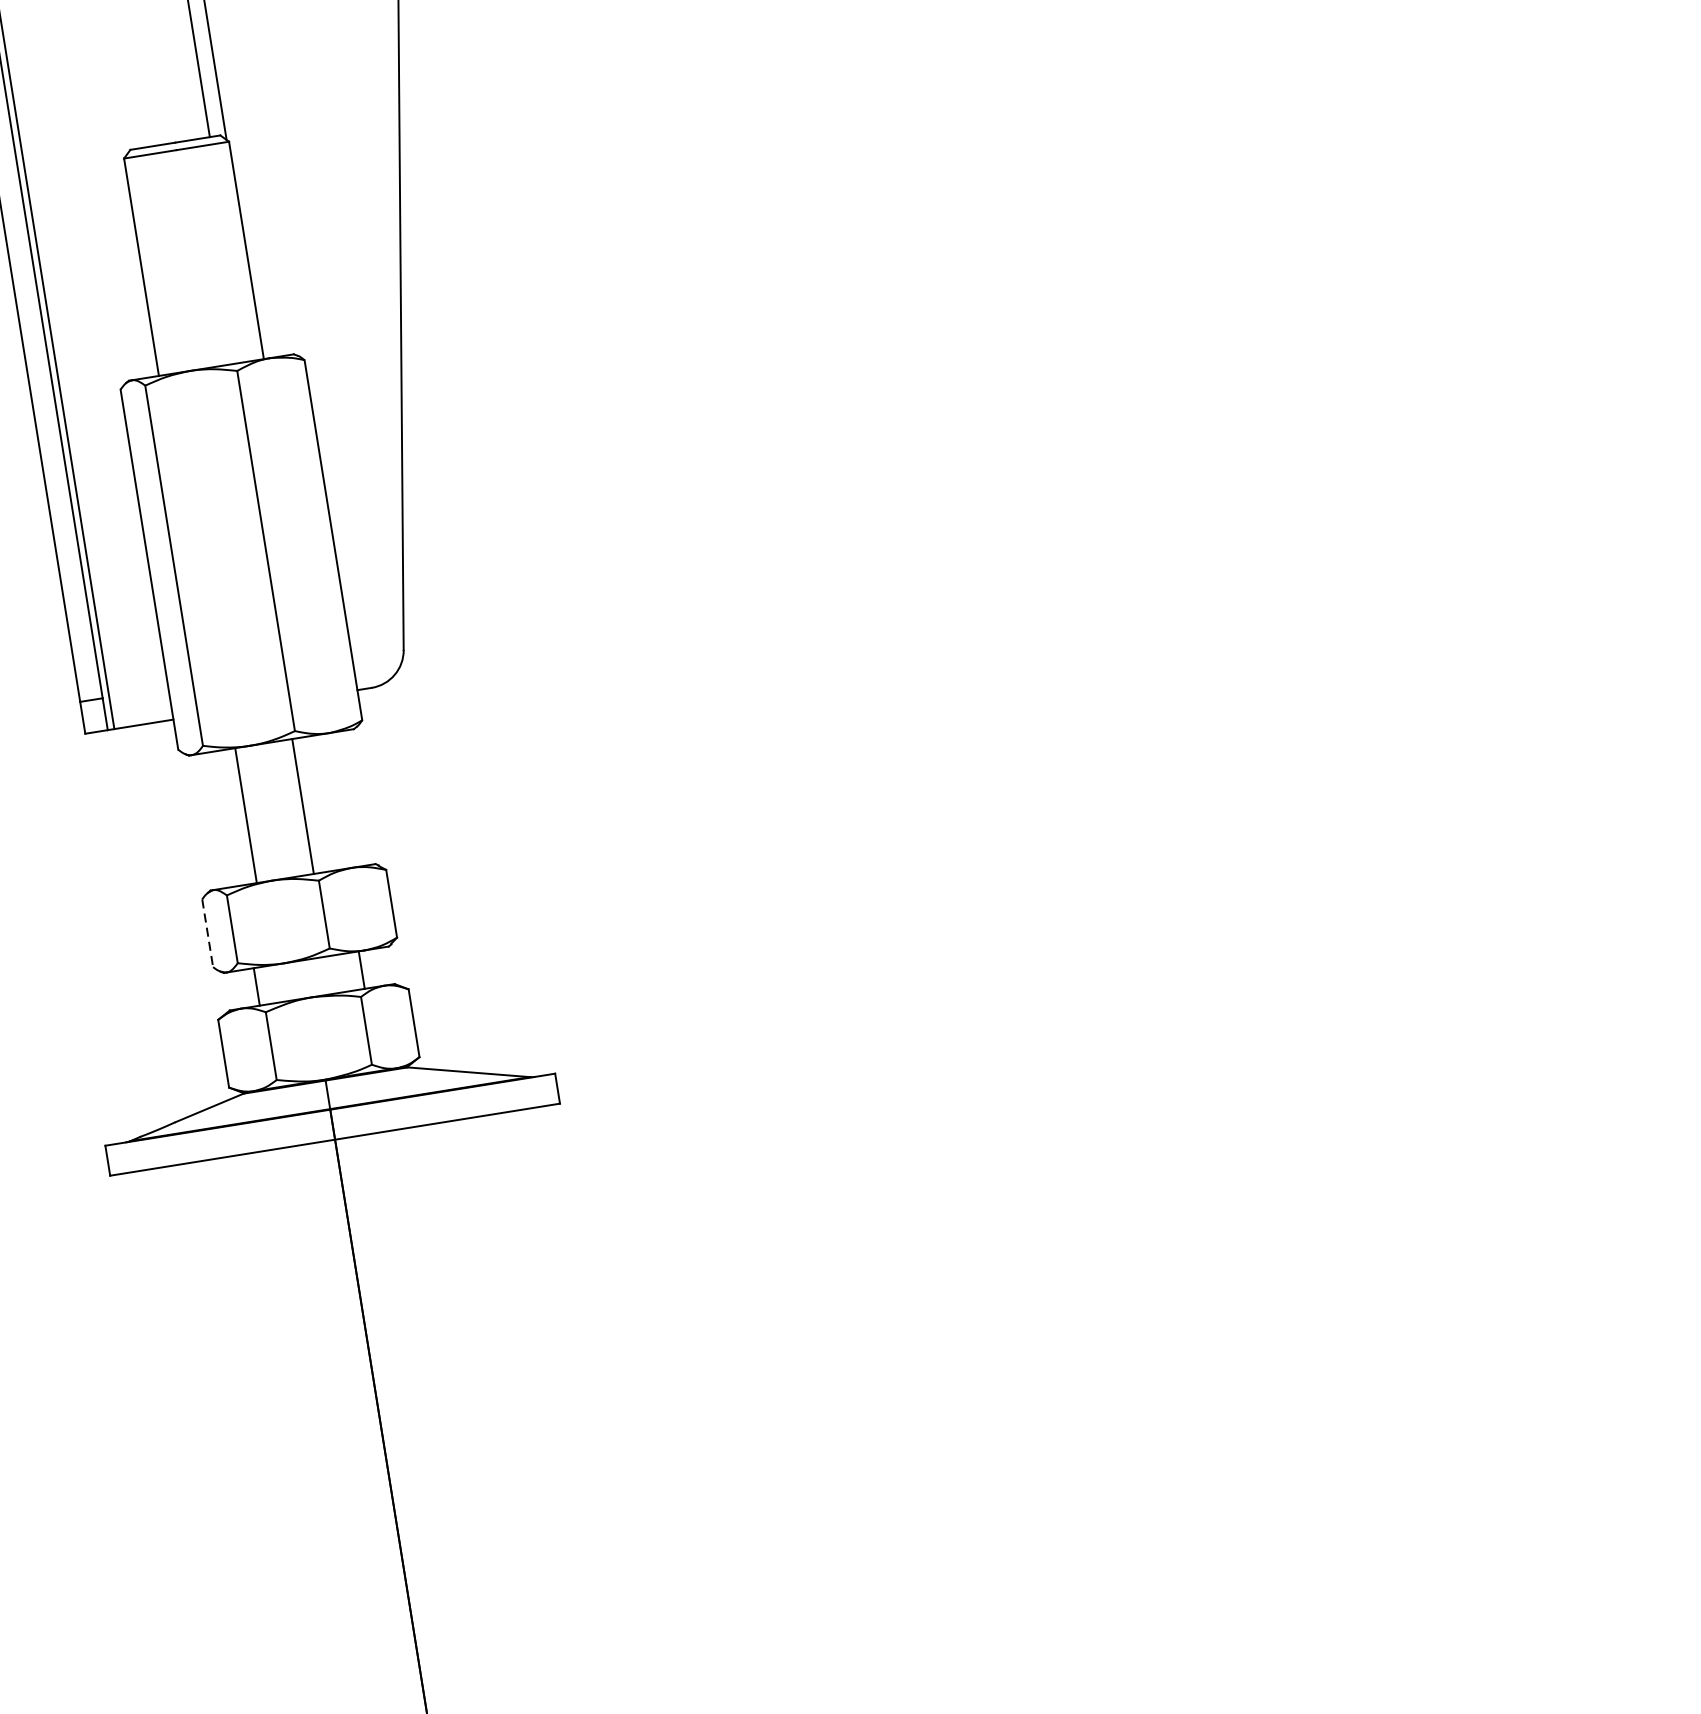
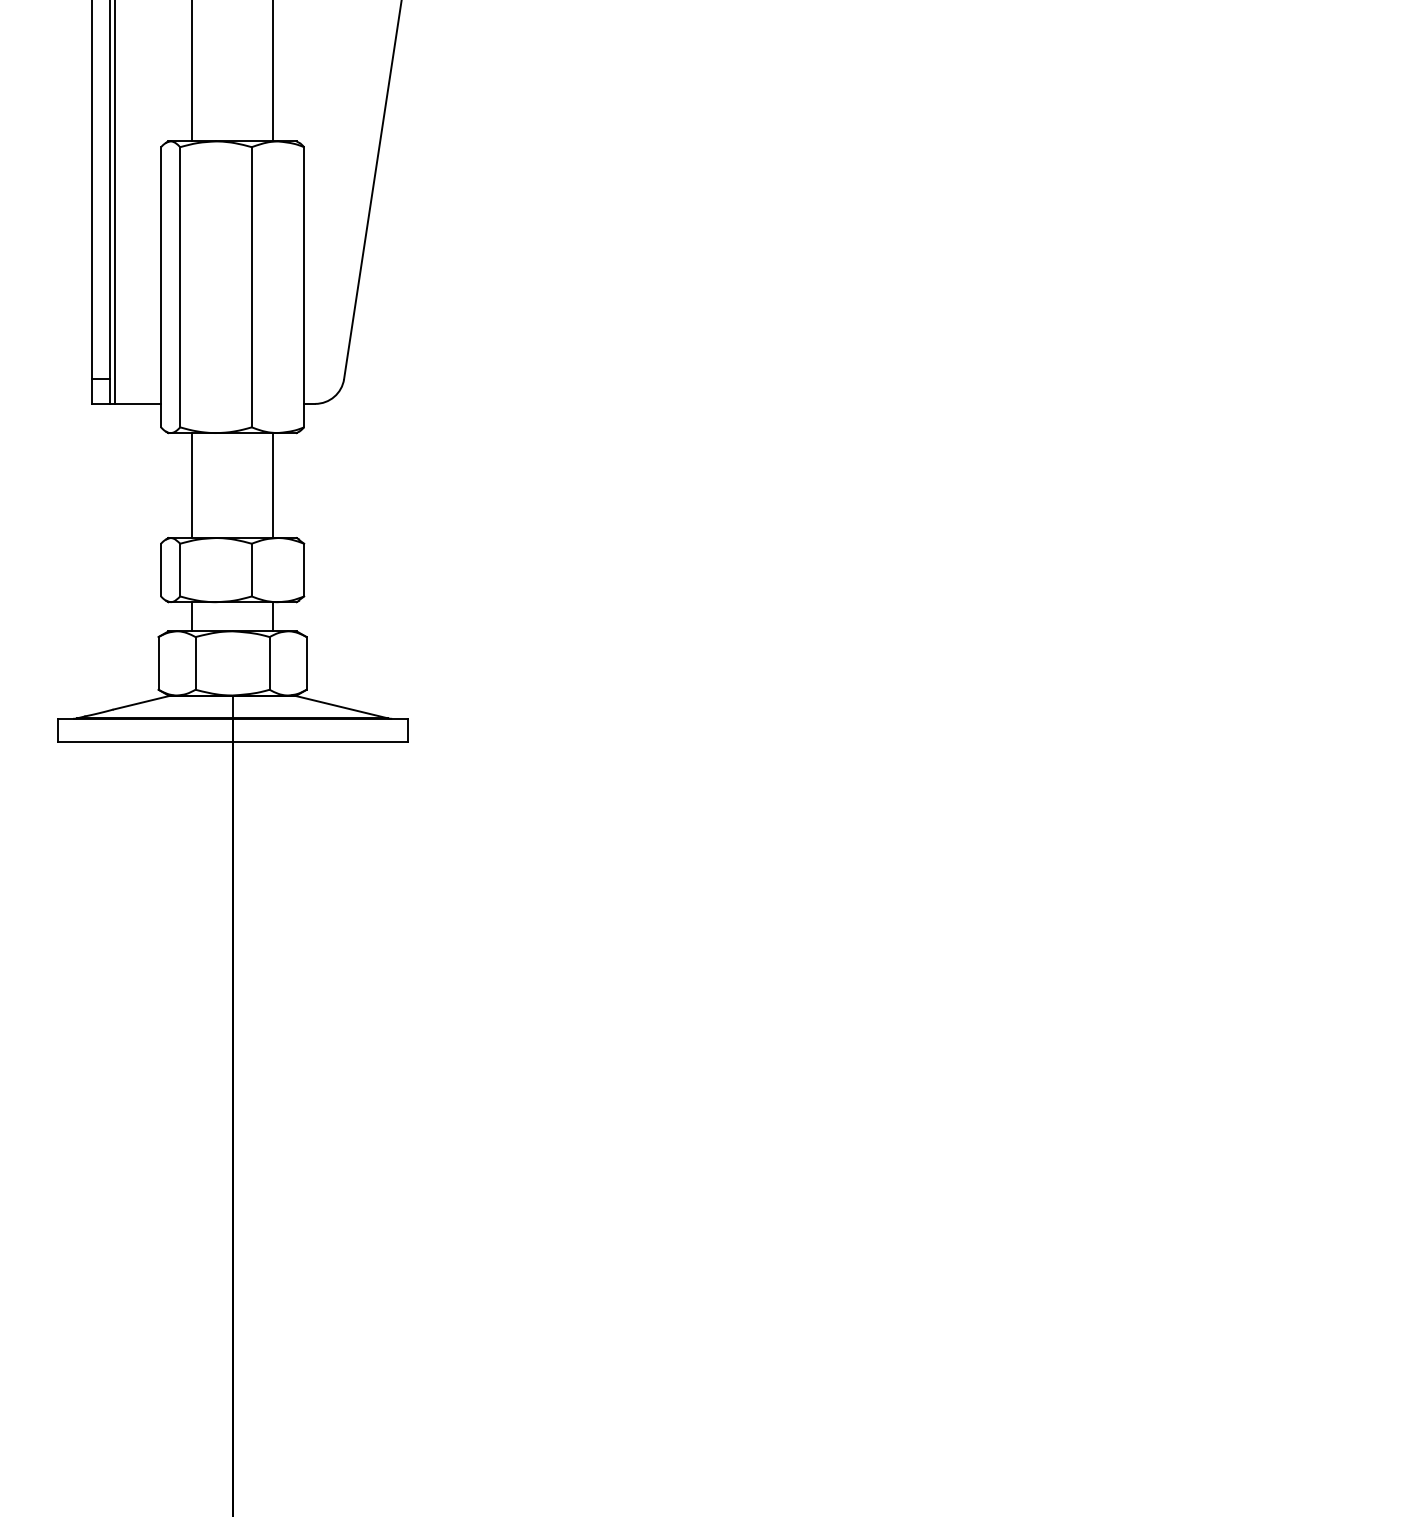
line: (302, 806) -> (191, 485), moved
line: (246, 815) -> (273, 485), moved
line: (208, 933) -> (161, 570), dashed -> solid

